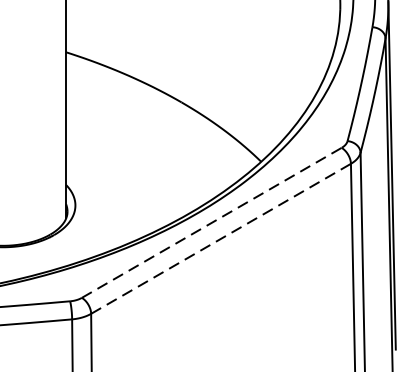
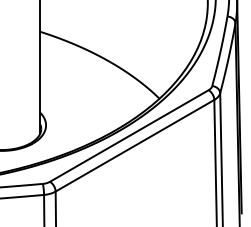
line: (212, 223) -> (129, 136), dashed -> solid
line: (221, 238) -> (135, 145), dashed -> solid

